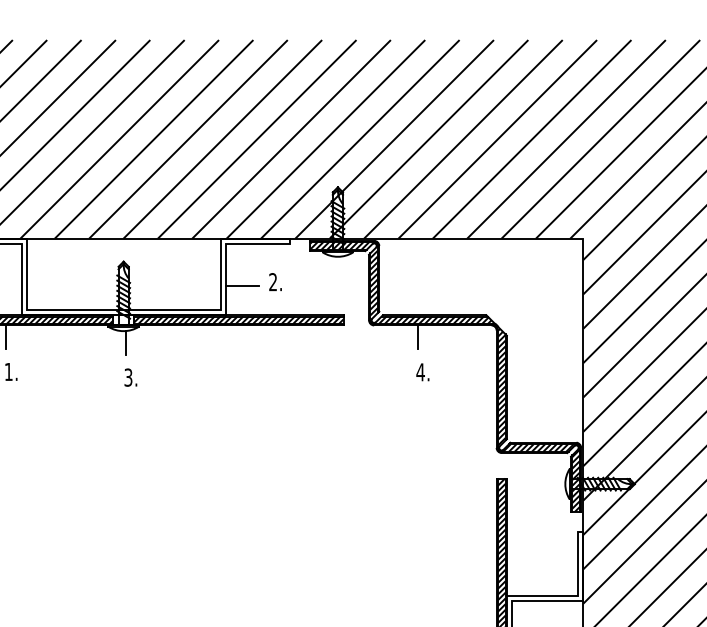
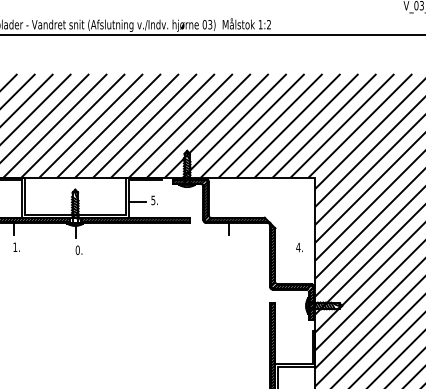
text: (273, 282) -> (153, 200), 2. -> 5.
text: (422, 372) -> (299, 247), moved
text: (127, 376) -> (77, 249), 3. -> 0.

